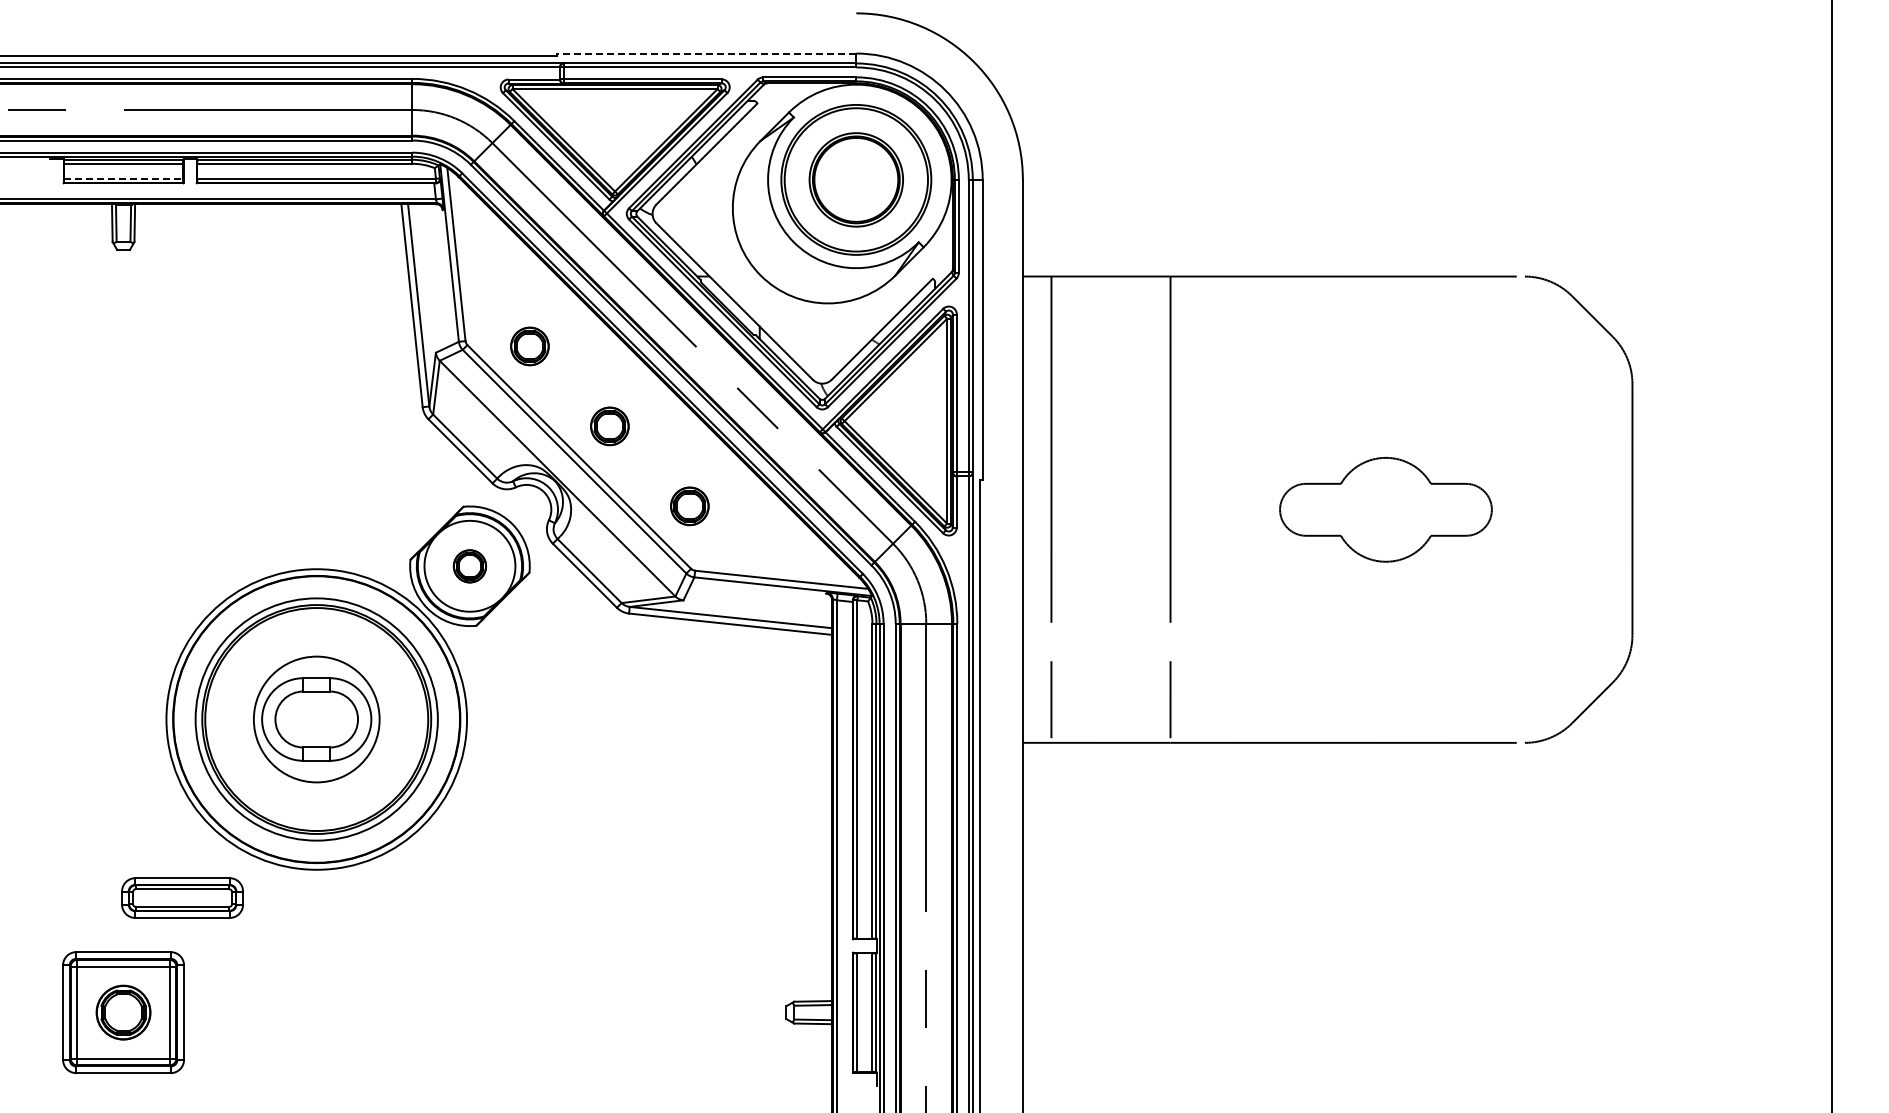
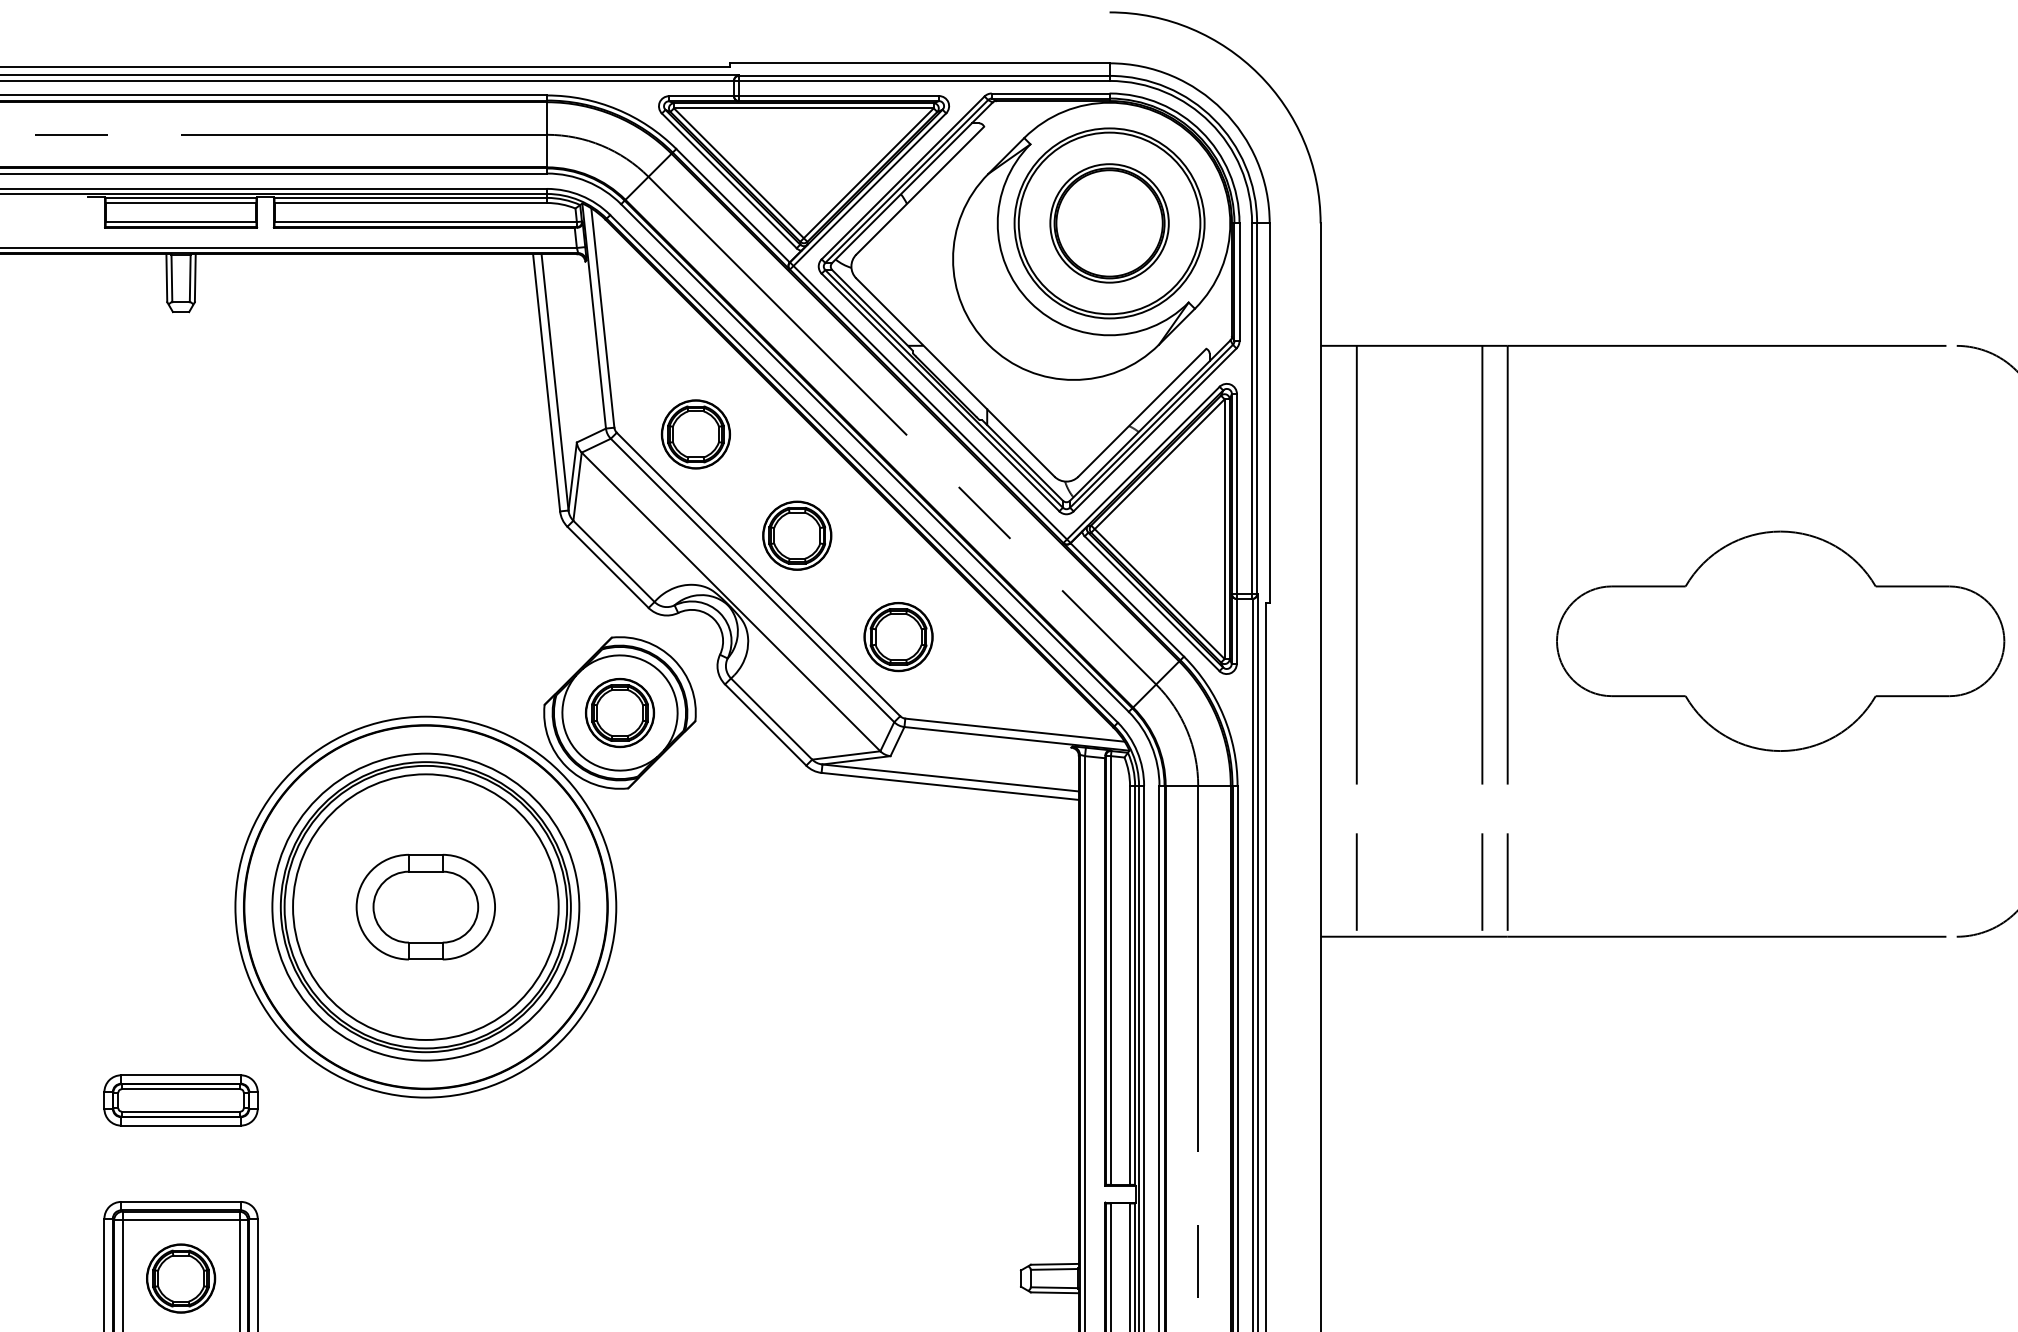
line: (706, 53) -> (919, 63), dashed -> solid
line: (124, 178) -> (182, 221), dashed -> solid
part: (529, 346) -> (695, 434), size x1.43
part: (609, 426) -> (796, 535), size x1.43
part: (689, 506) -> (898, 637), size x1.43
line: (1150, 509) -> (1482, 641), added
part: (1385, 509) -> (1780, 641), size x1.67
part: (469, 566) -> (619, 713), size x1.67
circle: (316, 719) -> (425, 907), size x1.67
part: (182, 897) -> (181, 1099), moved

